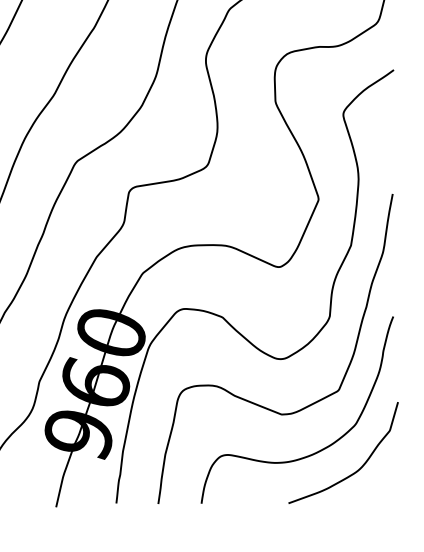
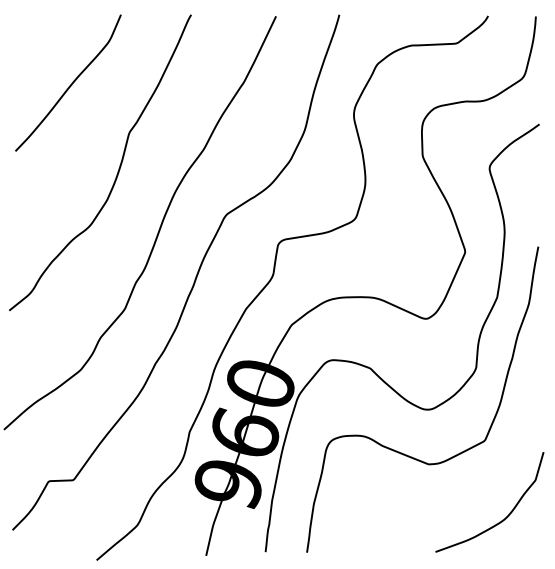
curve: (320, 449) -> (467, 498), removed

